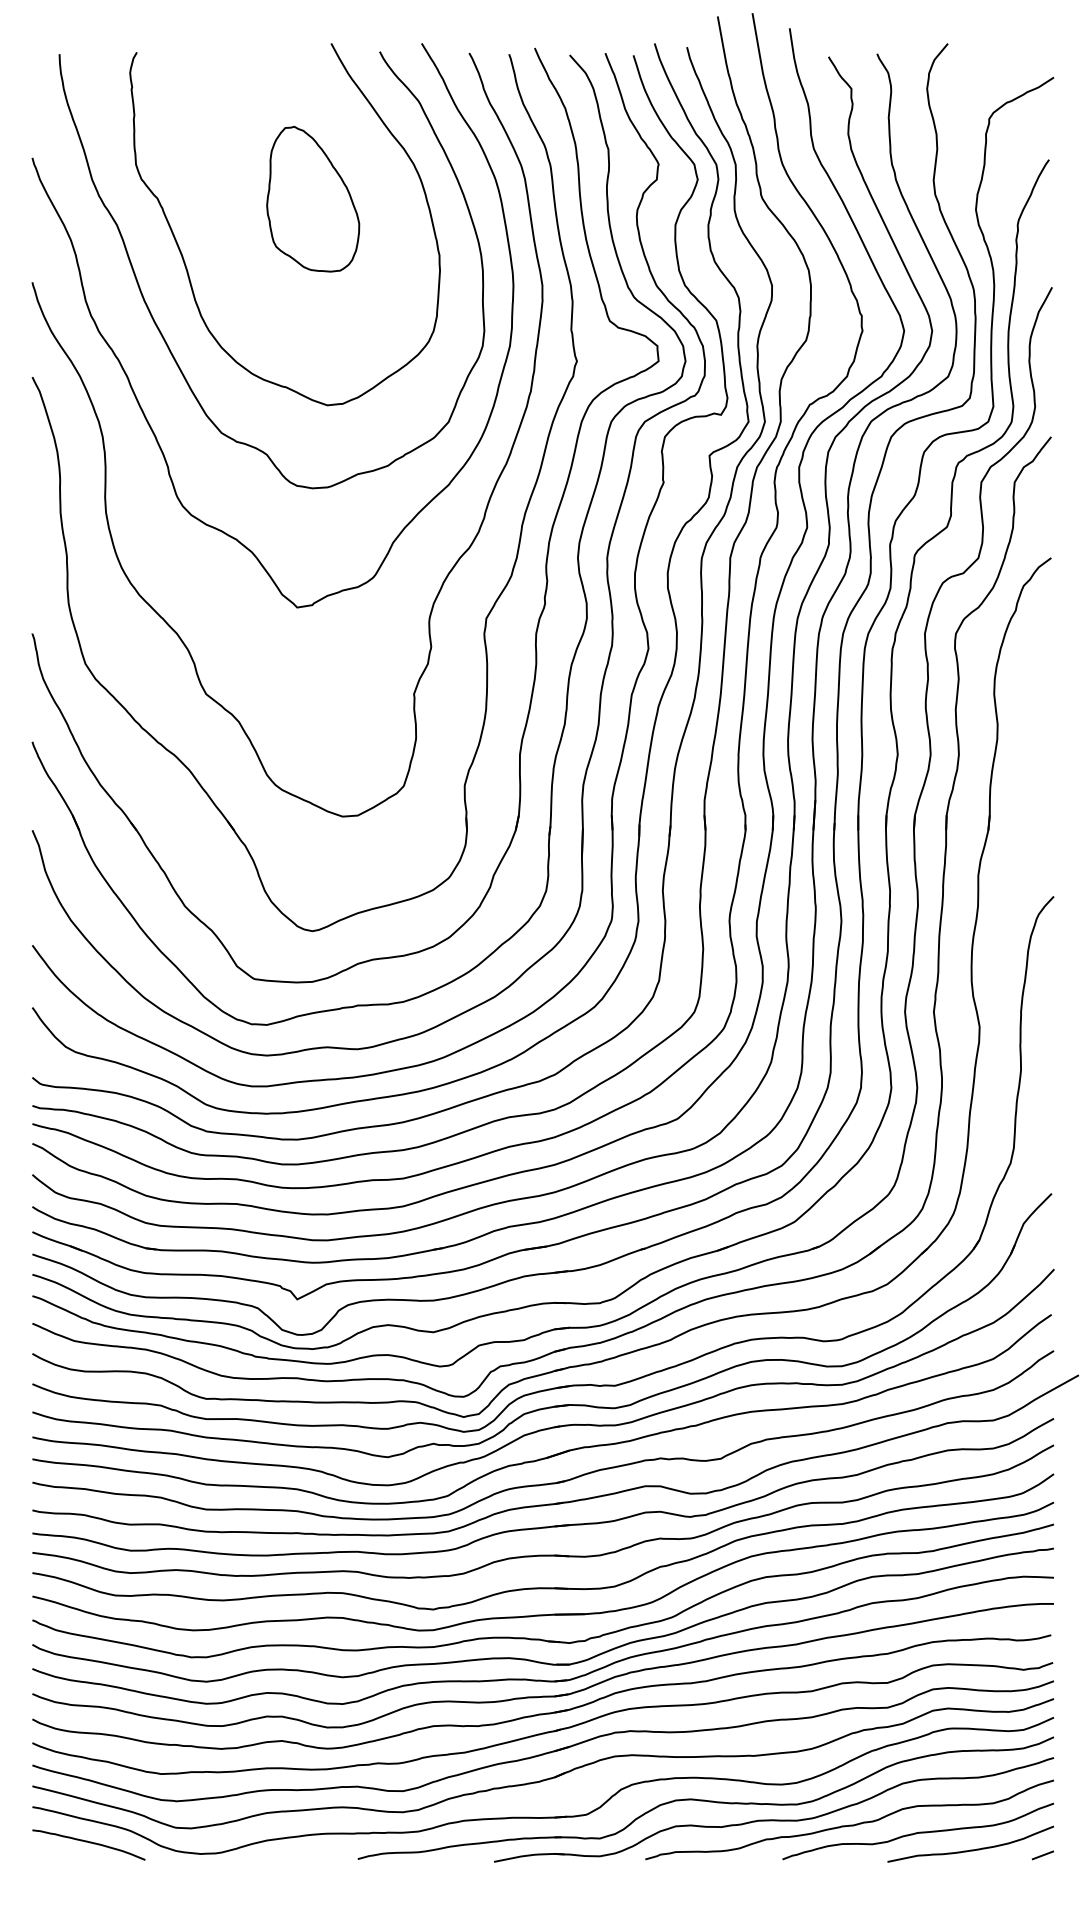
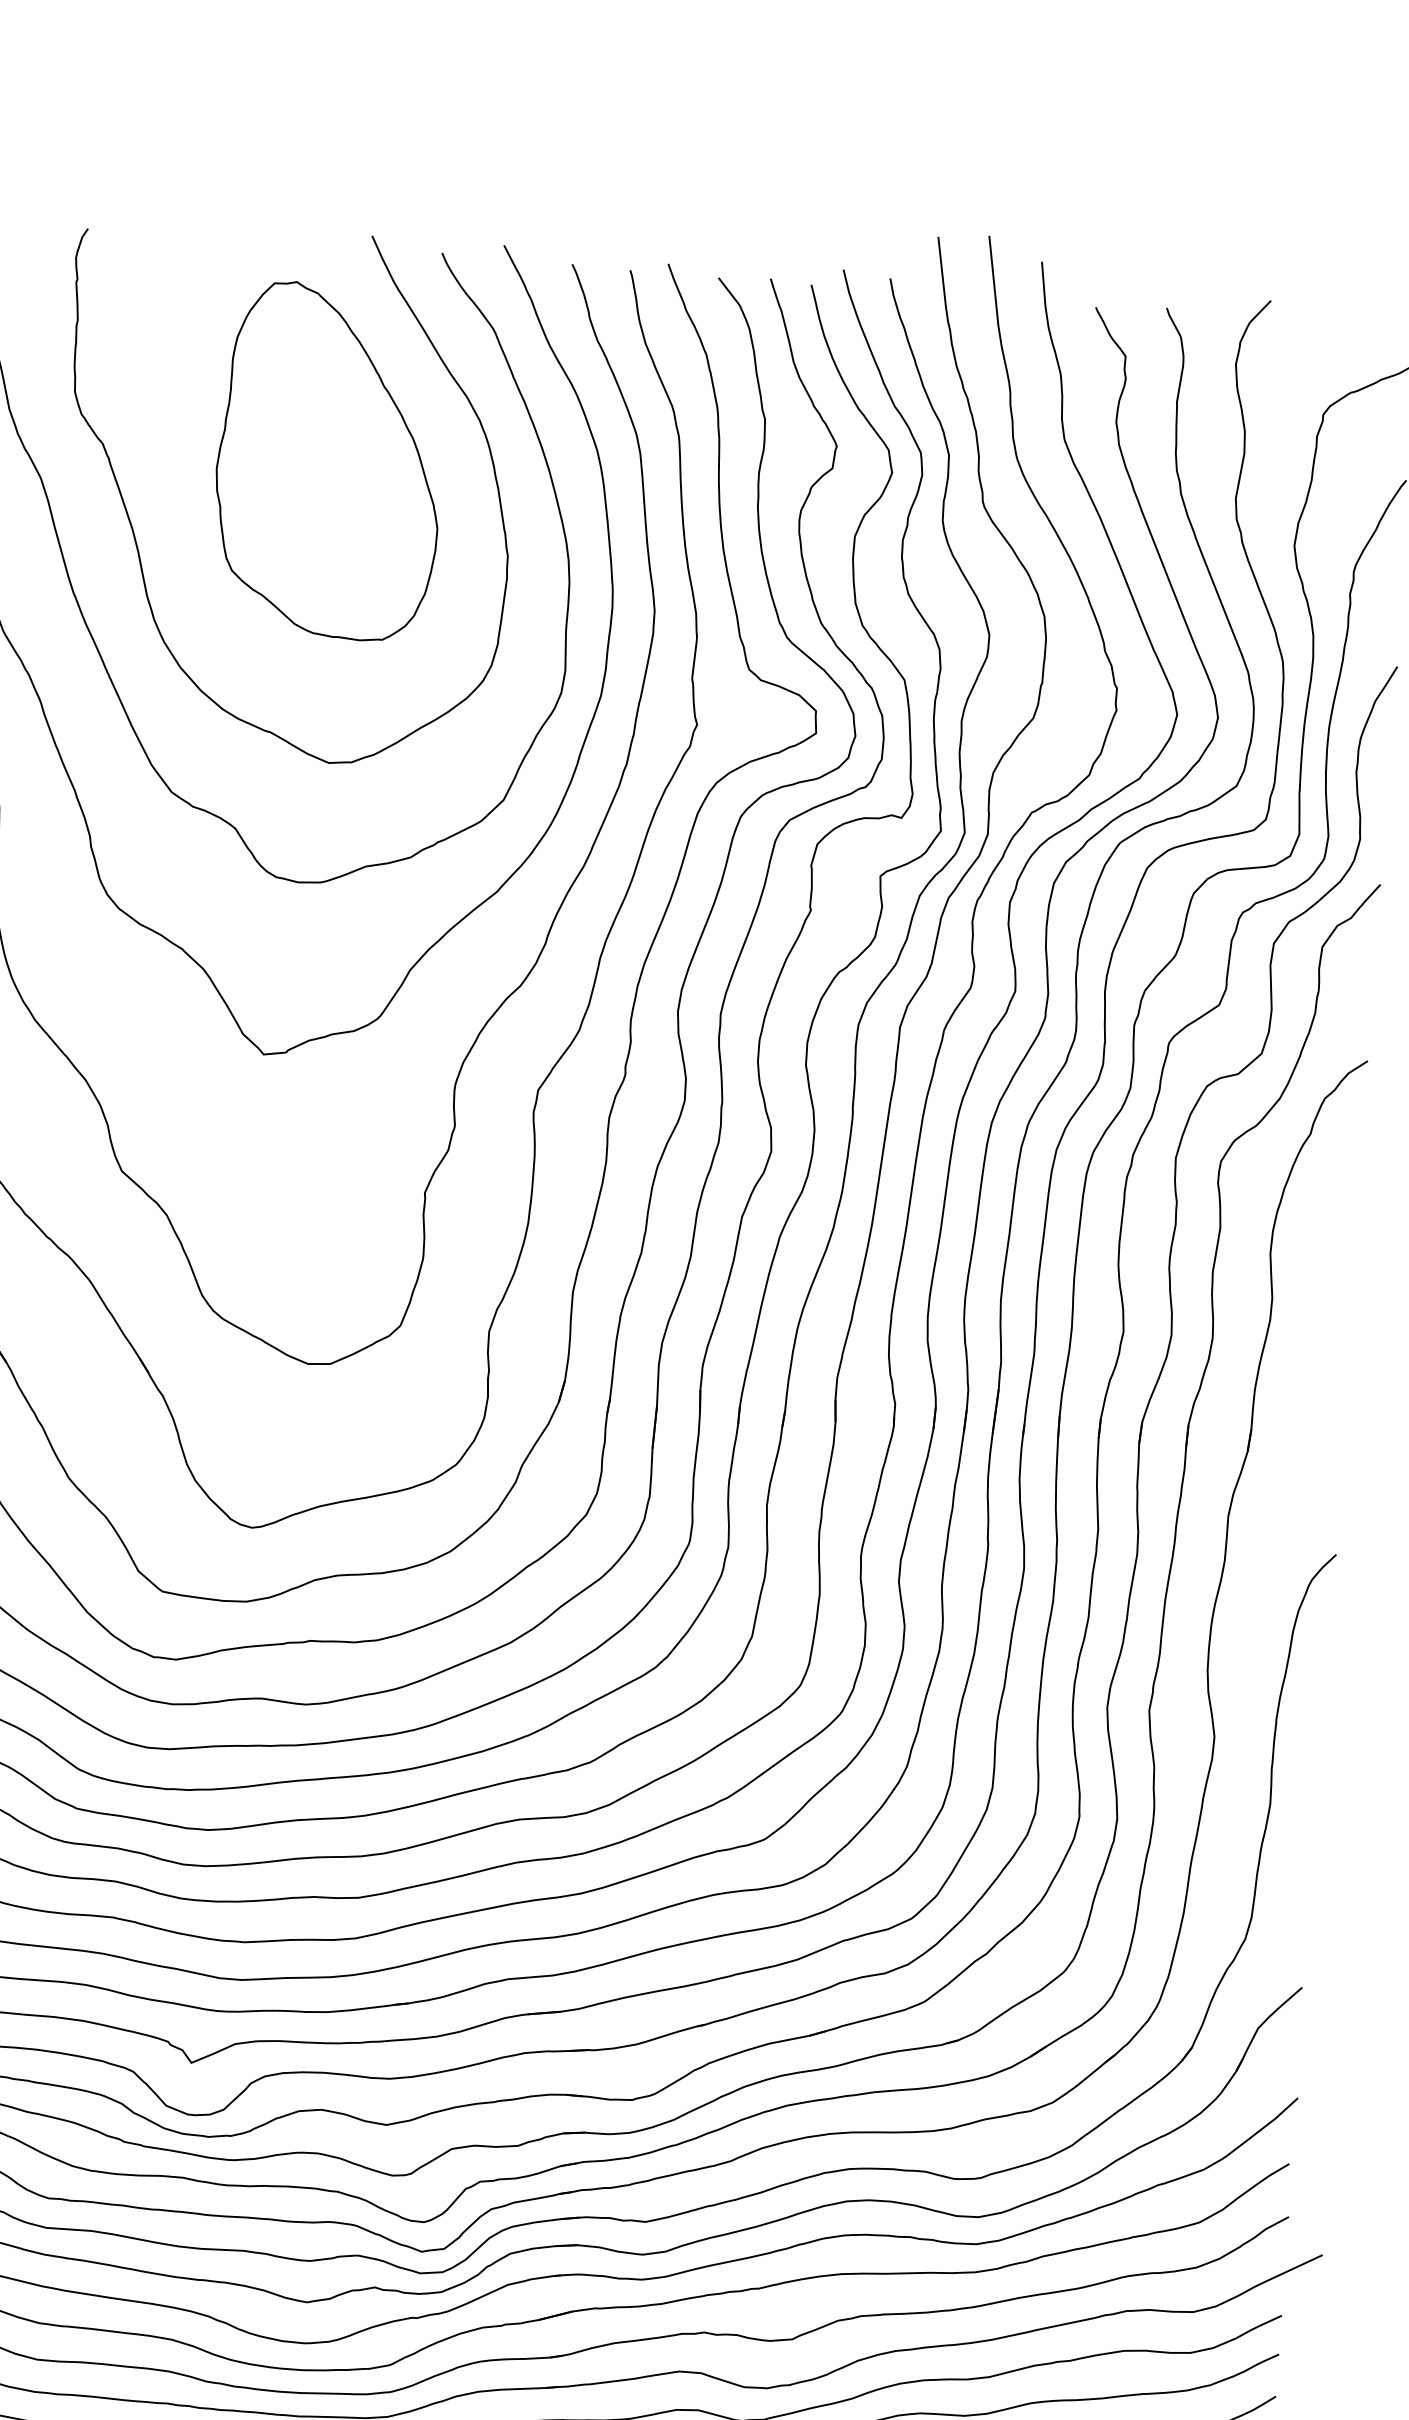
part: (312, 198) -> (328, 459), size x1.67

